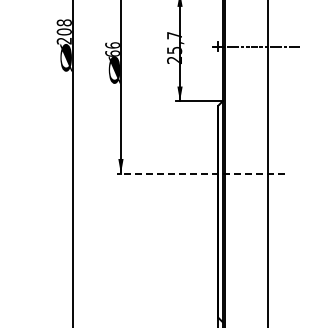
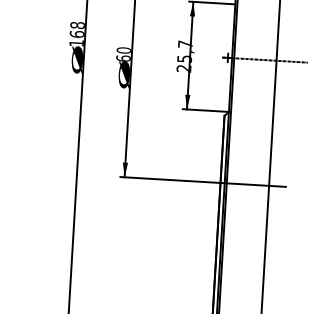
text: (63, 36) -> (76, 38), 208 -> 168
text: (112, 45) -> (123, 50), 66 -> 60
line: (200, 173) -> (202, 181), dashed -> solid

